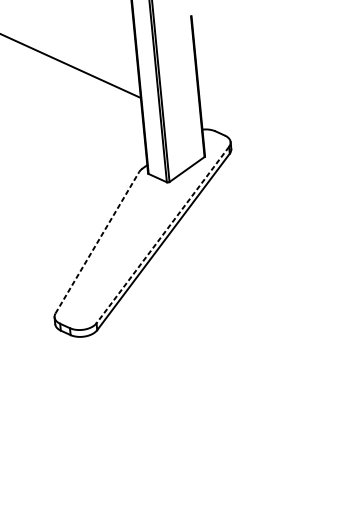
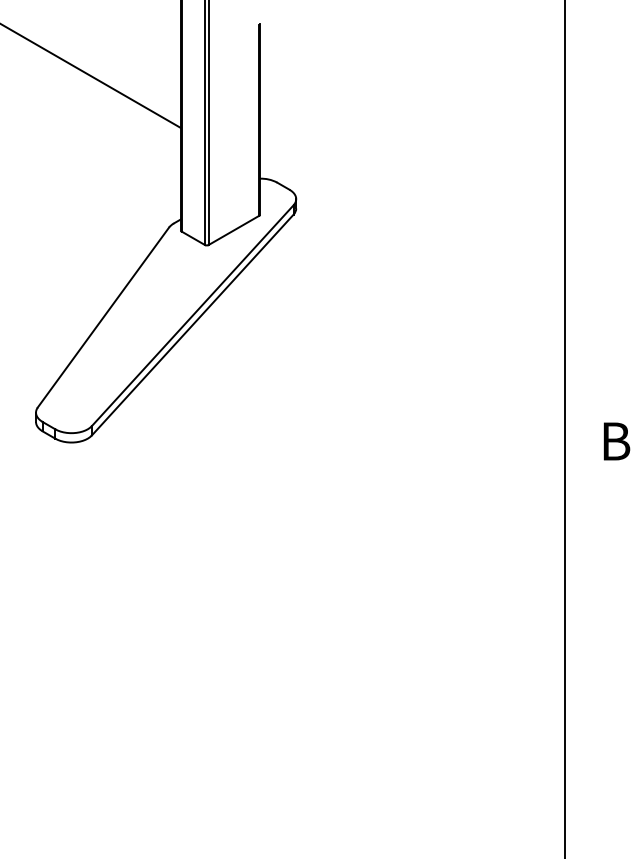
line: (162, 234) -> (192, 315), dashed -> solid
line: (97, 242) -> (103, 317), dashed -> solid

